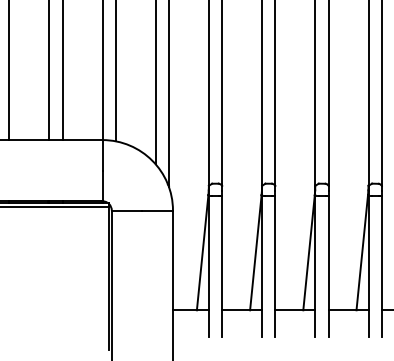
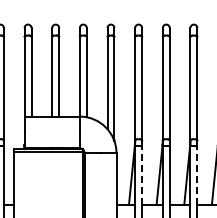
line: (222, 253) -> (142, 175), solid -> dashed
line: (328, 253) -> (197, 175), solid -> dashed

